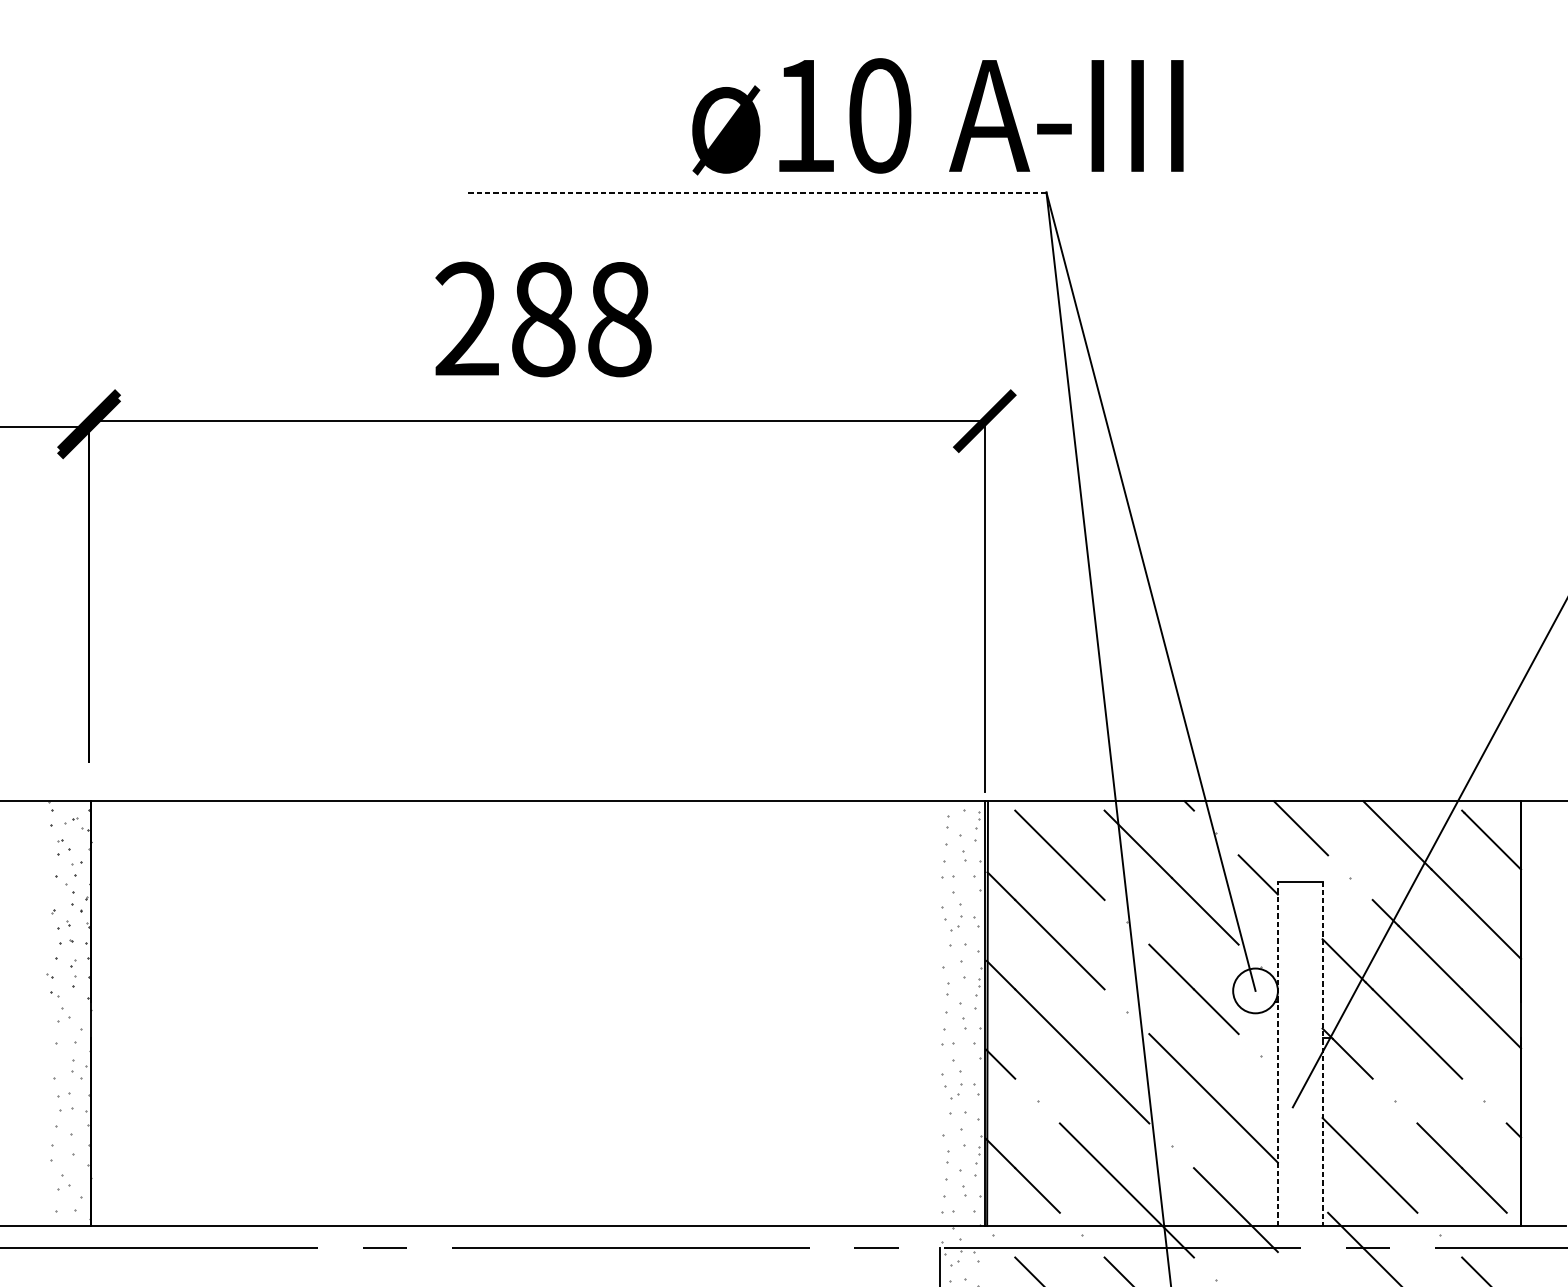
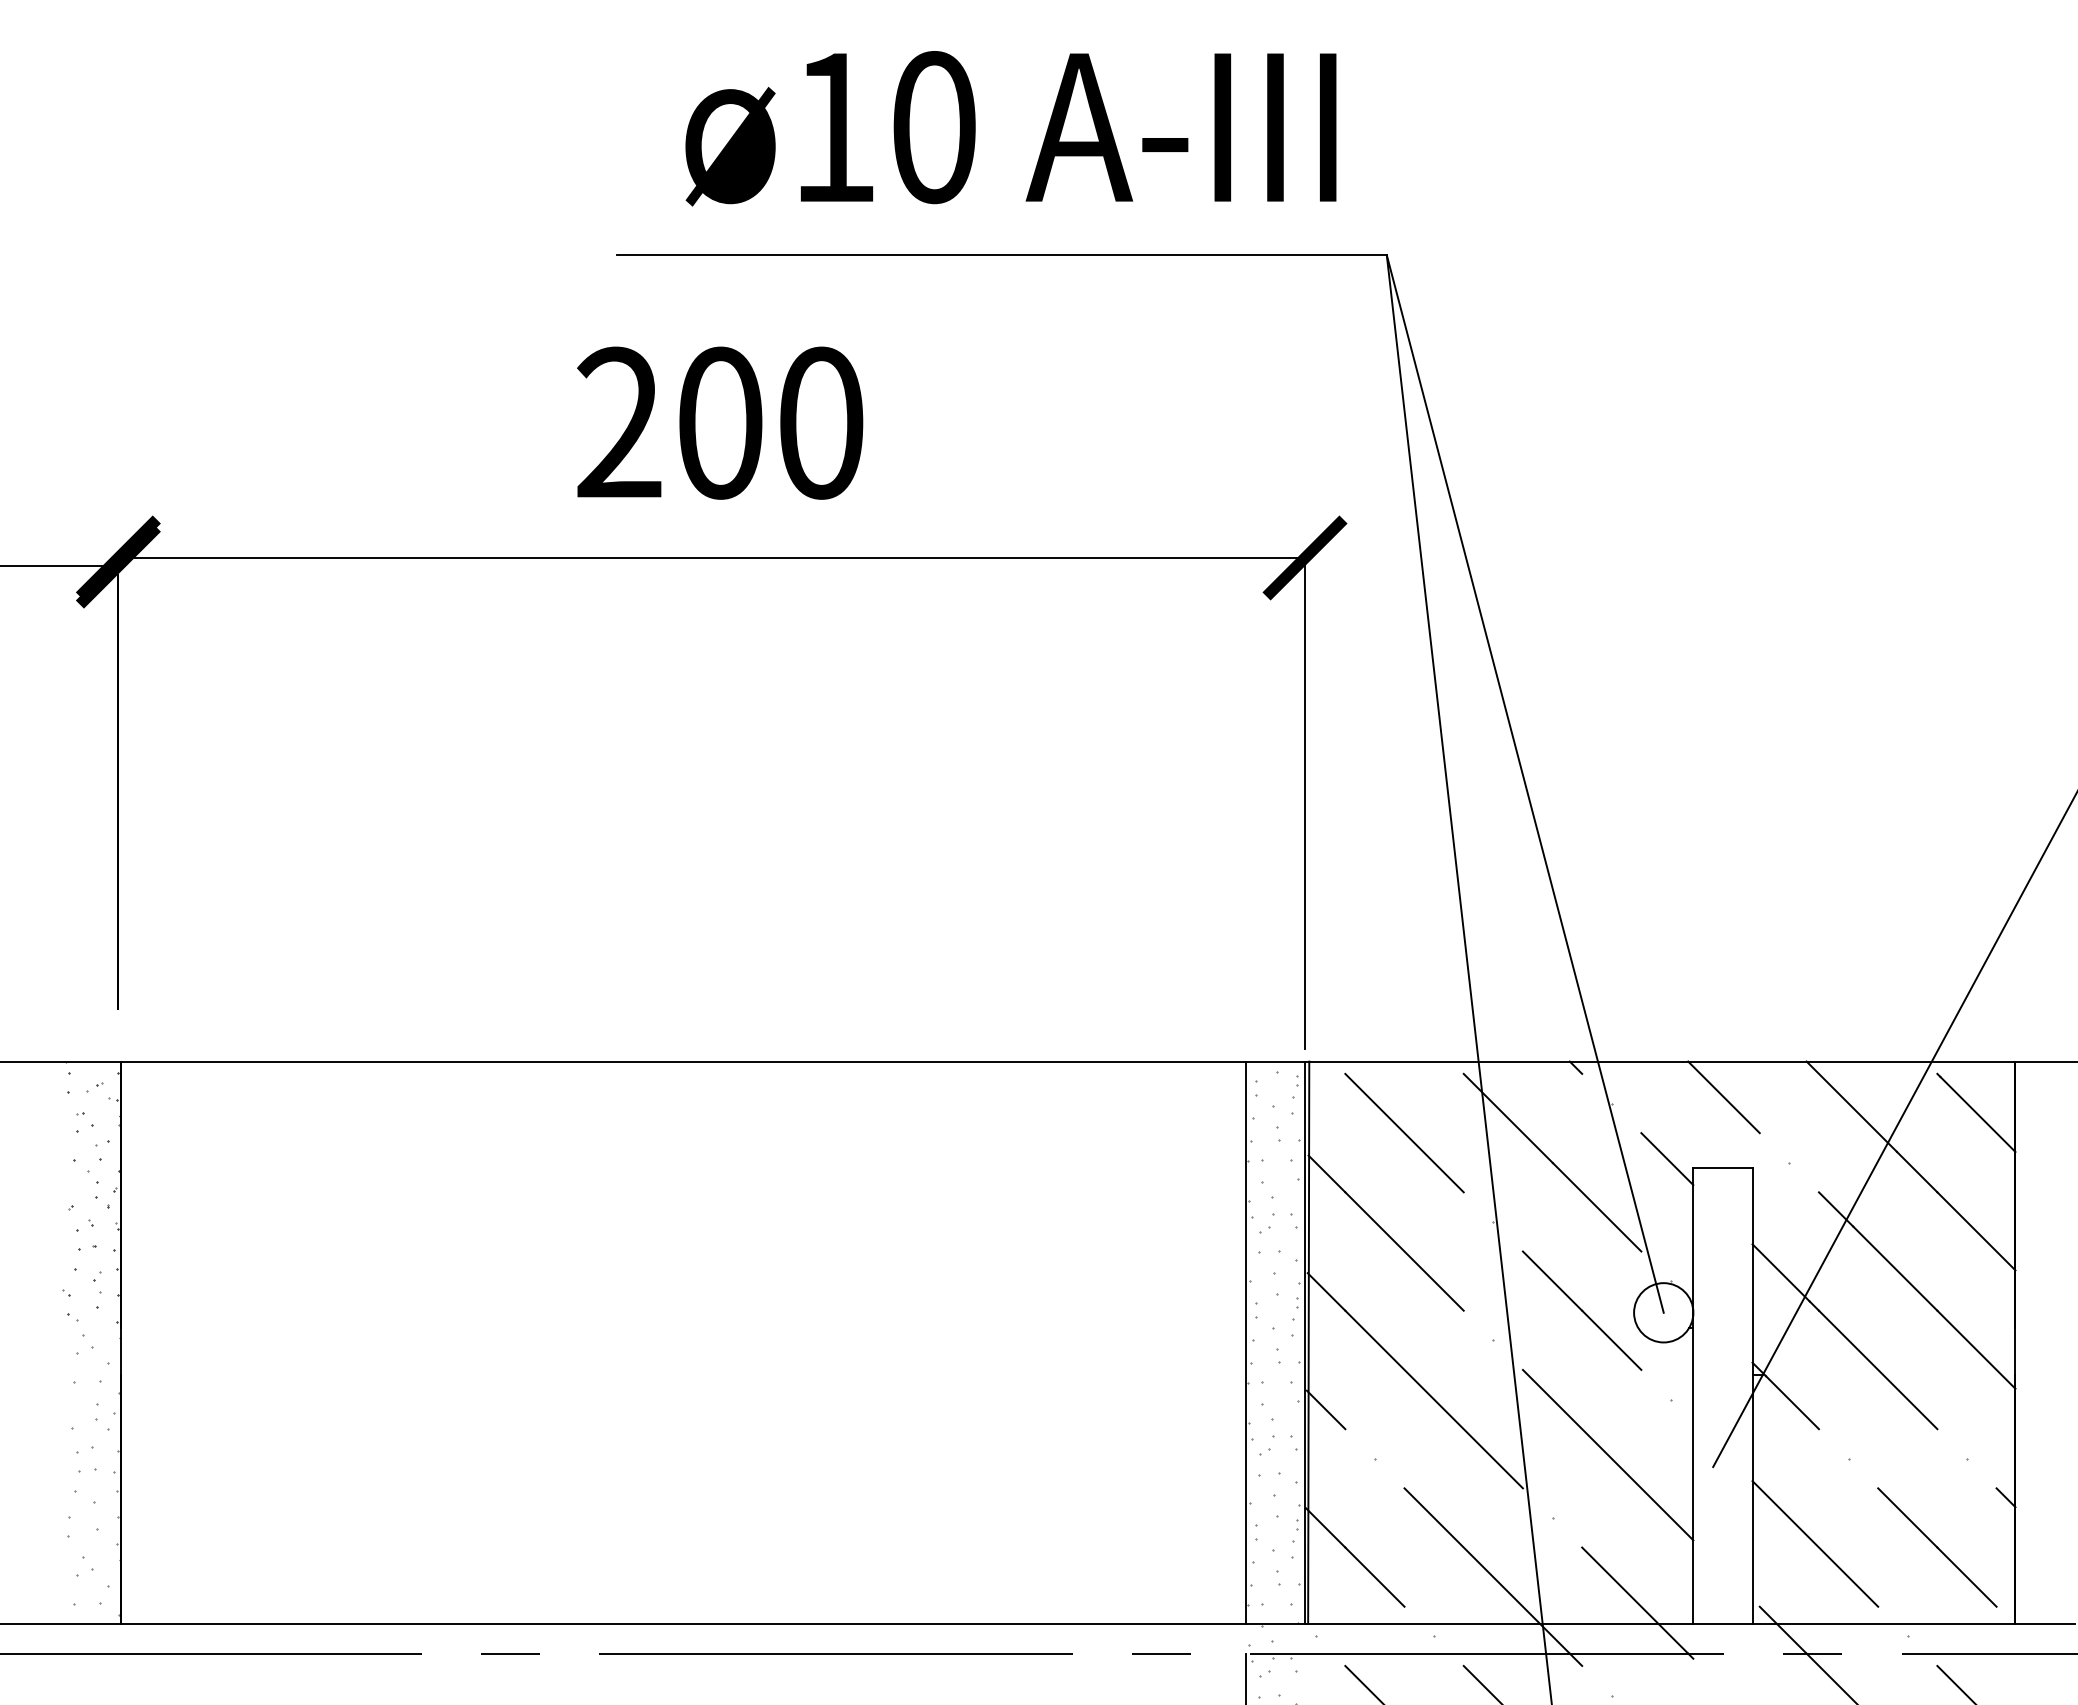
text: (937, 116) -> (1010, 128), moved
line: (755, 192) -> (1001, 255), dashed -> solid
text: (581, 318) -> (770, 422), 288 -> 200
line: (939, 1013) -> (1245, 1342), added
line: (1278, 1053) -> (1693, 1395), dashed -> solid
line: (1322, 1054) -> (1752, 1396), dashed -> solid

